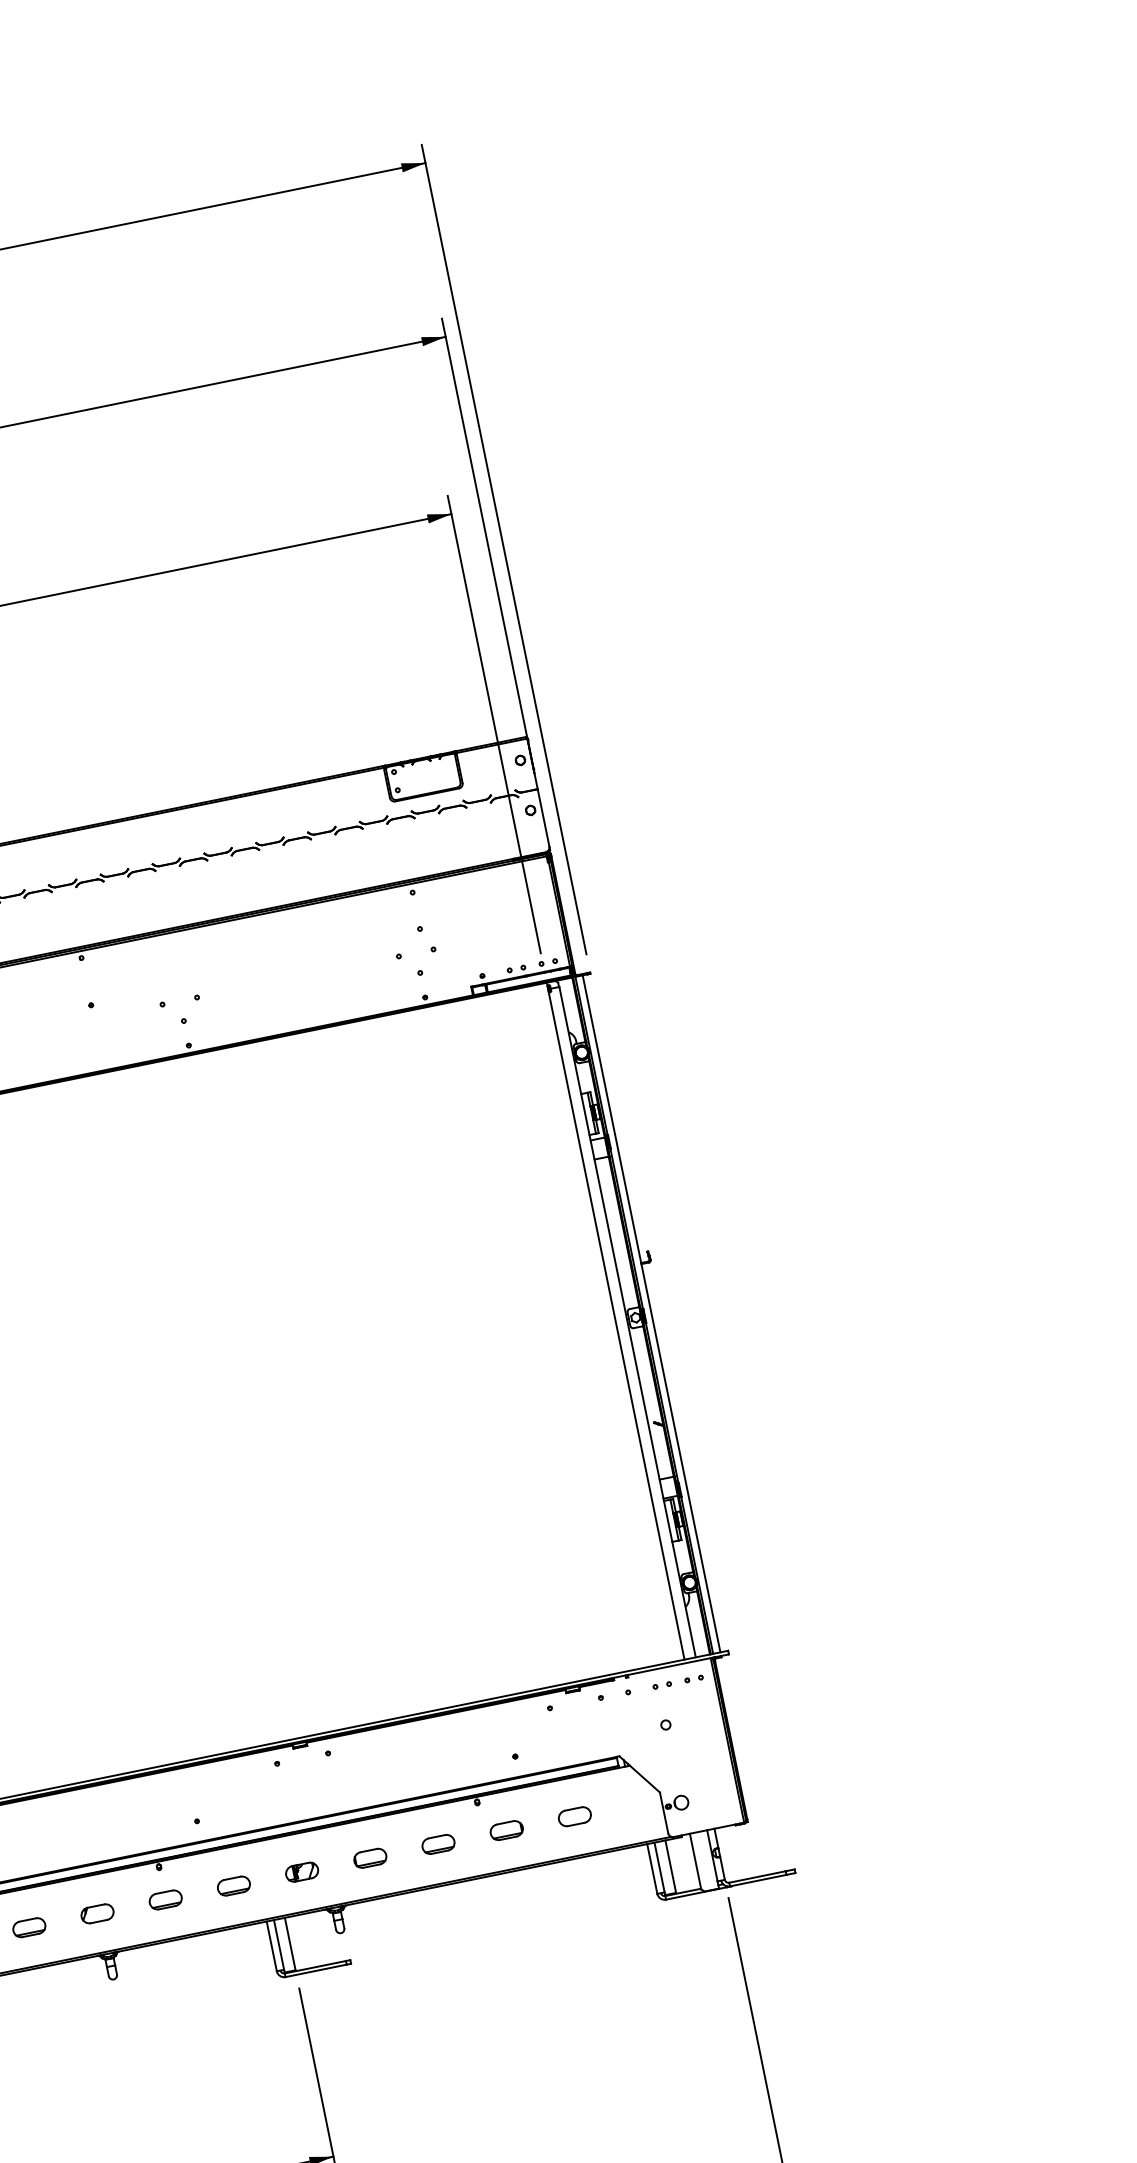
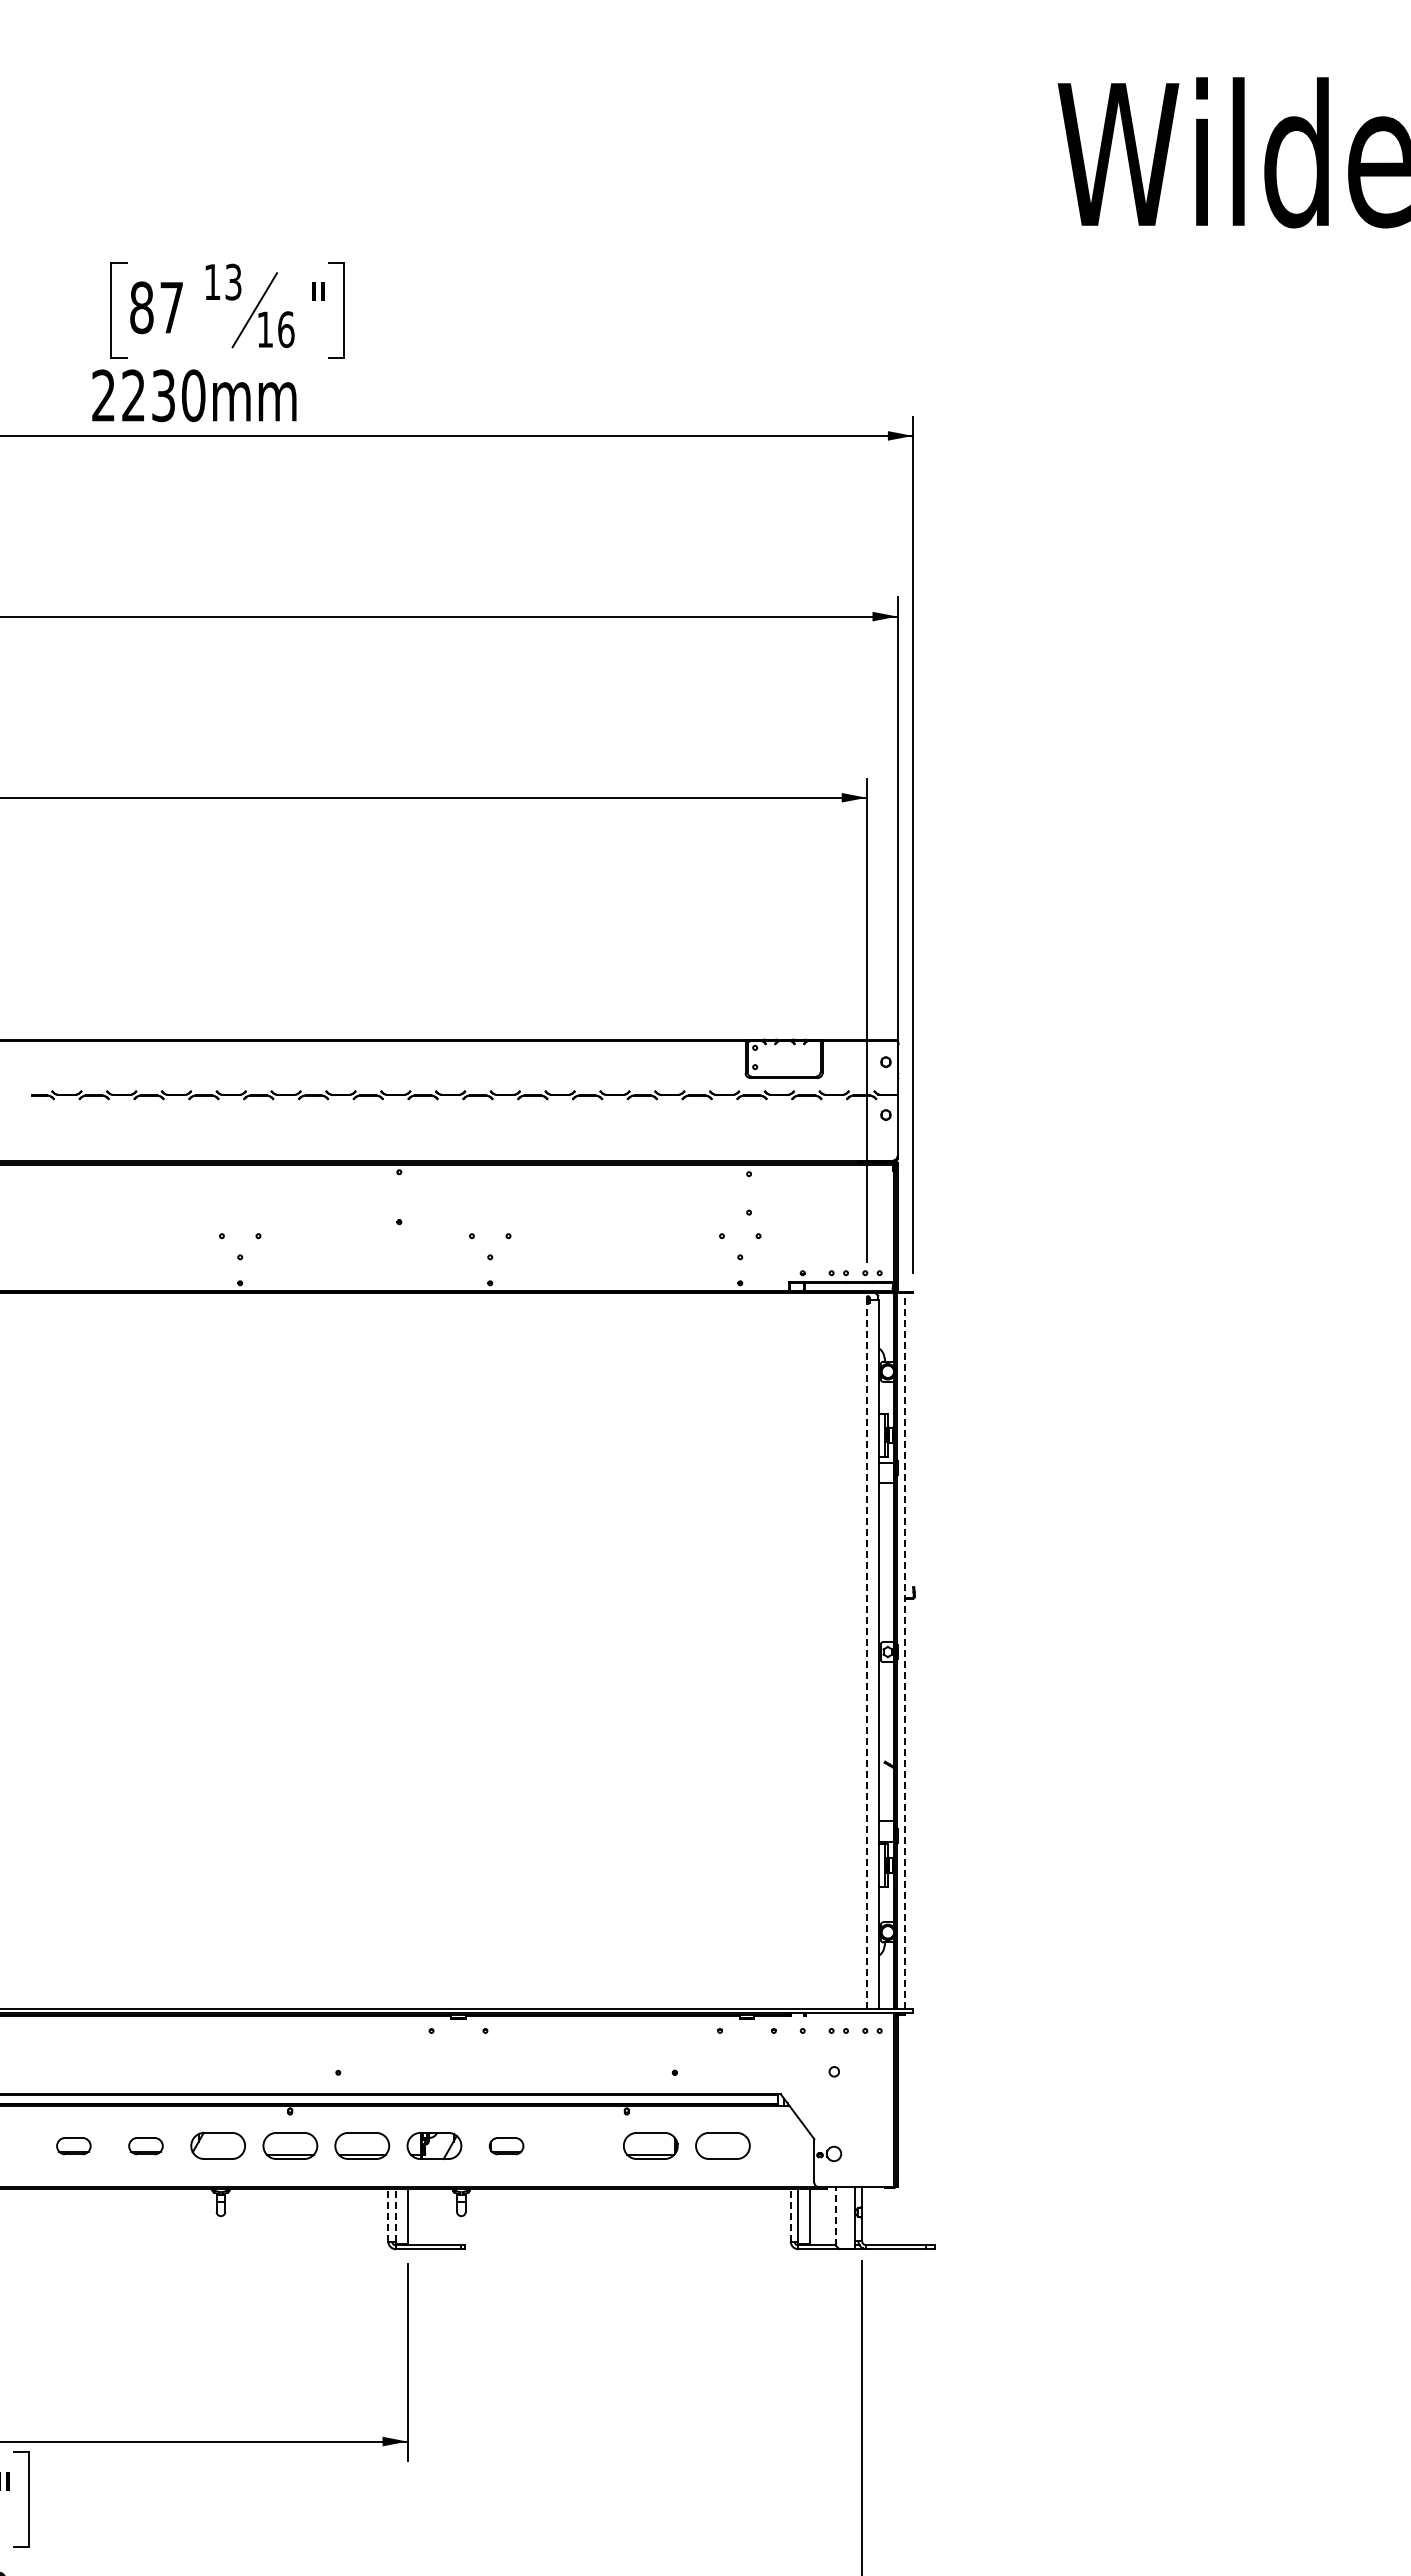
line: (651, 1314) -> (904, 1651), solid -> dashed
line: (615, 1321) -> (866, 1651), solid -> dashed
part: (574, 1817) -> (722, 2146), size x1.6
part: (506, 1830) -> (650, 2146), size x1.6
part: (438, 1844) -> (578, 2146), removed
line: (695, 1861) -> (836, 2216), solid -> dashed
line: (651, 1868) -> (790, 2214), solid -> dashed
part: (302, 1872) -> (434, 2146), size x1.6
part: (234, 1886) -> (362, 2146), size x1.6
part: (165, 1900) -> (289, 2146), size x1.6
part: (97, 1914) -> (217, 2146), size x1.6
line: (279, 1944) -> (396, 2214), solid -> dashed
line: (271, 1945) -> (388, 2214), solid -> dashed

